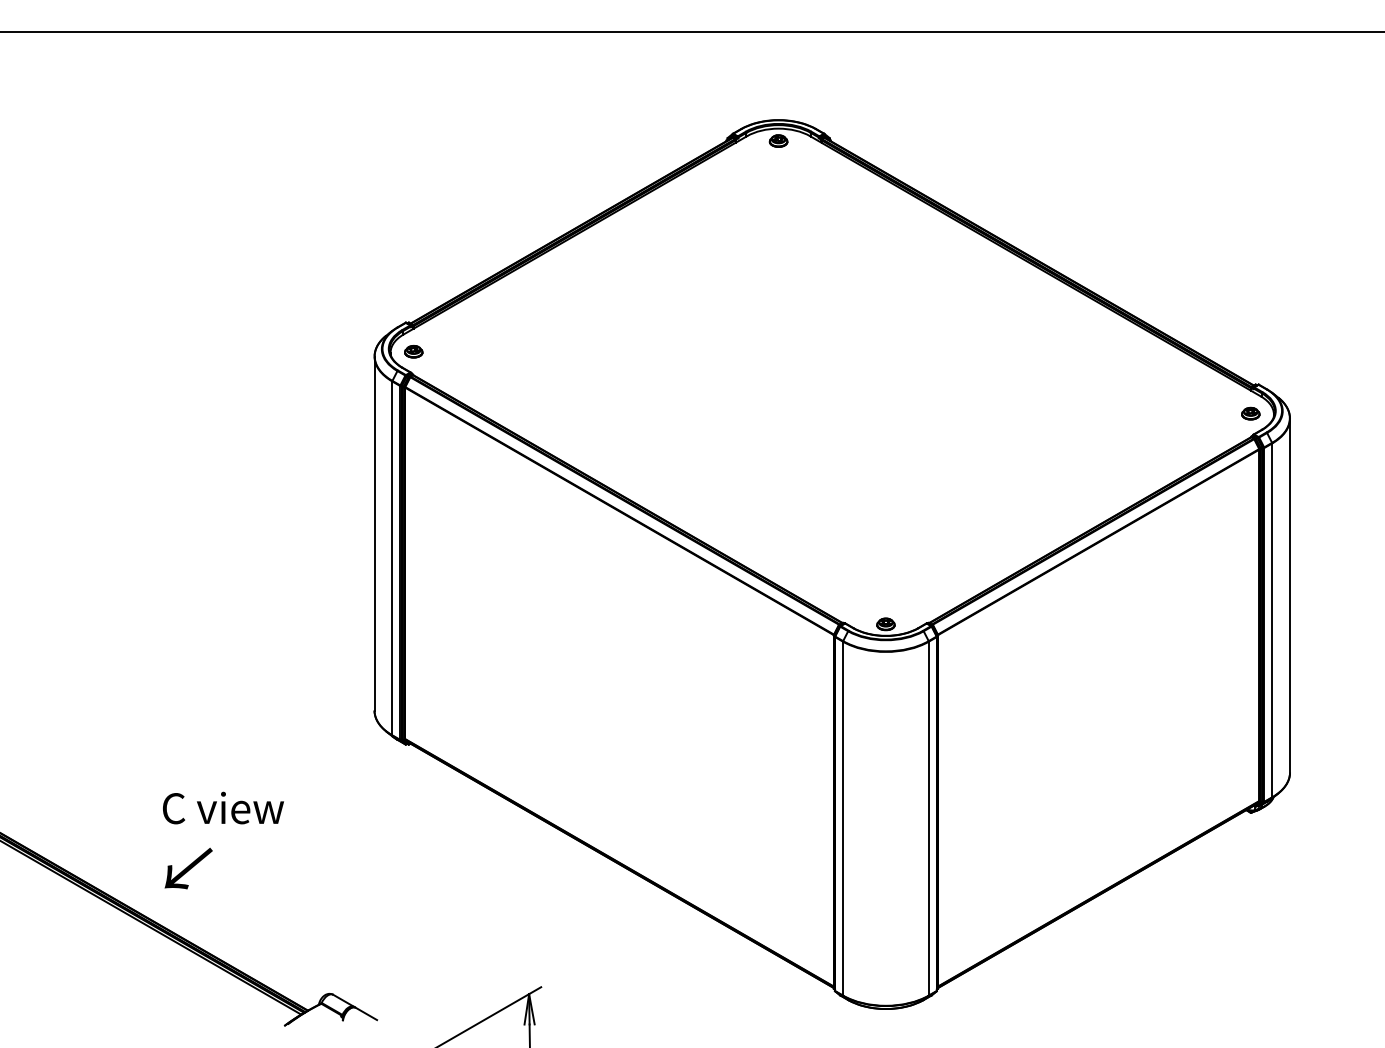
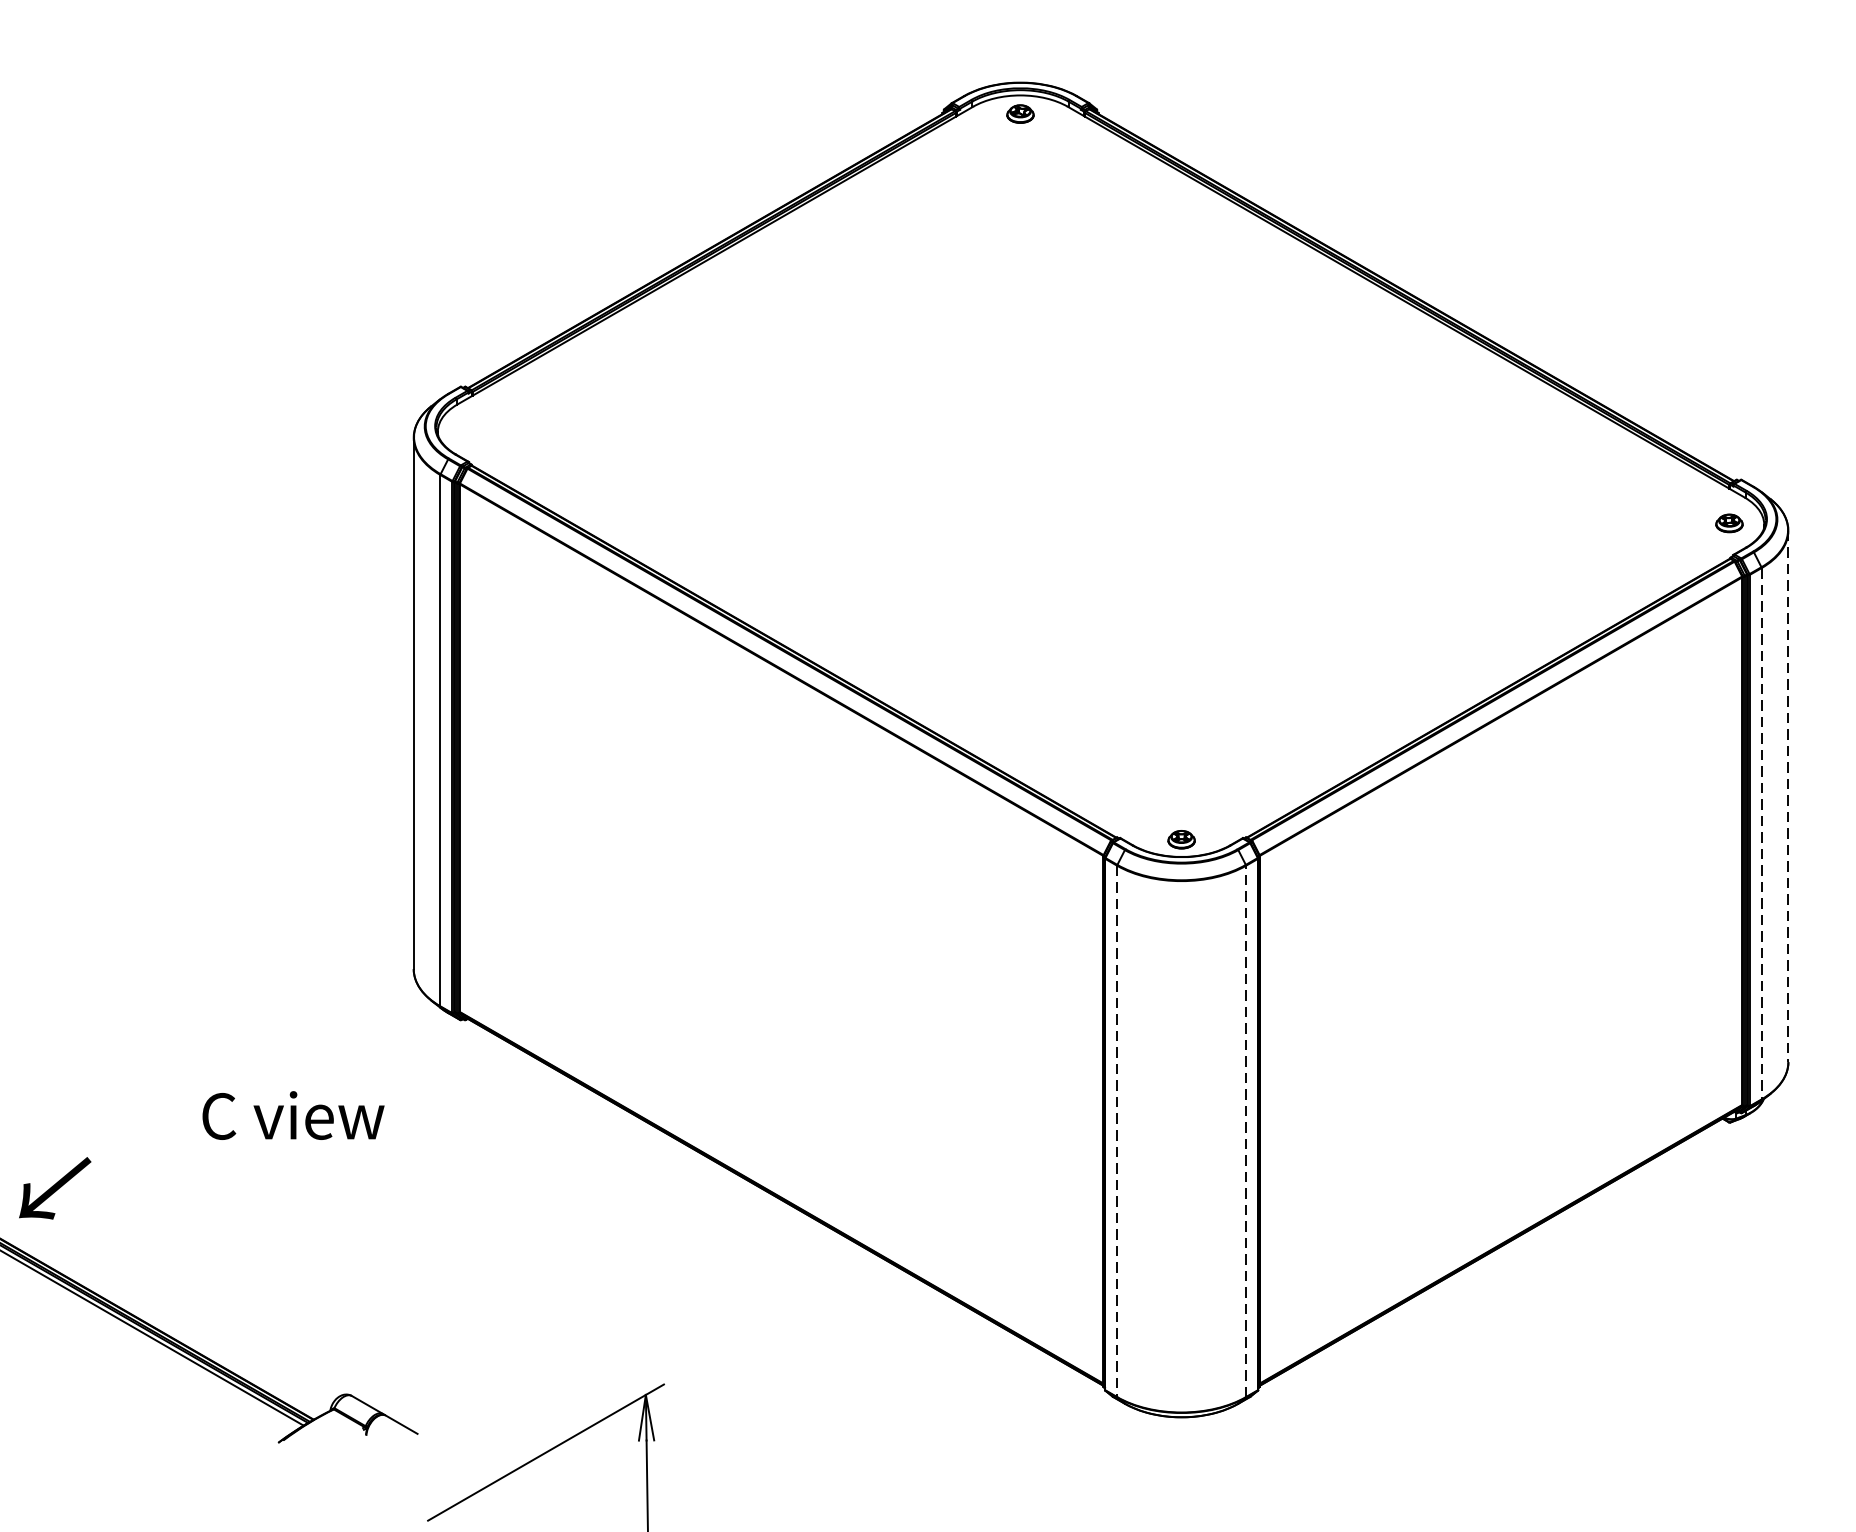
part: (413, 351) -> (472, 430), removed
line: (1290, 595) -> (1789, 796), solid -> dashed
line: (1272, 620) -> (1762, 833), solid -> dashed
text: (223, 807) -> (293, 1114), moved
line: (843, 818) -> (1117, 1131), solid -> dashed
line: (928, 818) -> (1245, 1131), solid -> dashed
text: (188, 868) -> (54, 1188), moved

